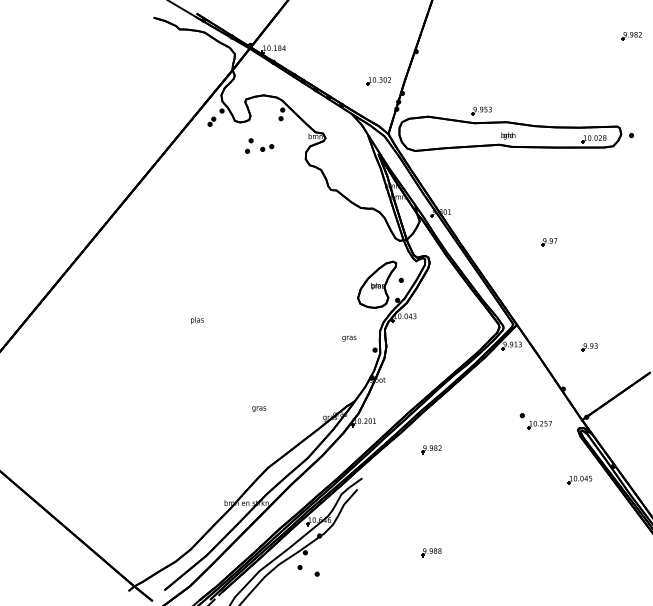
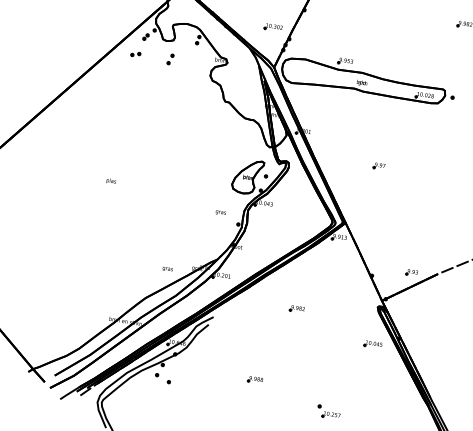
part: (267, 147) -> (136, 54), moved
part: (589, 347) -> (411, 272), moved
text: (259, 408) -> (168, 269), moved
part: (535, 421) -> (328, 412), moved
part: (431, 449) -> (297, 309), moved

